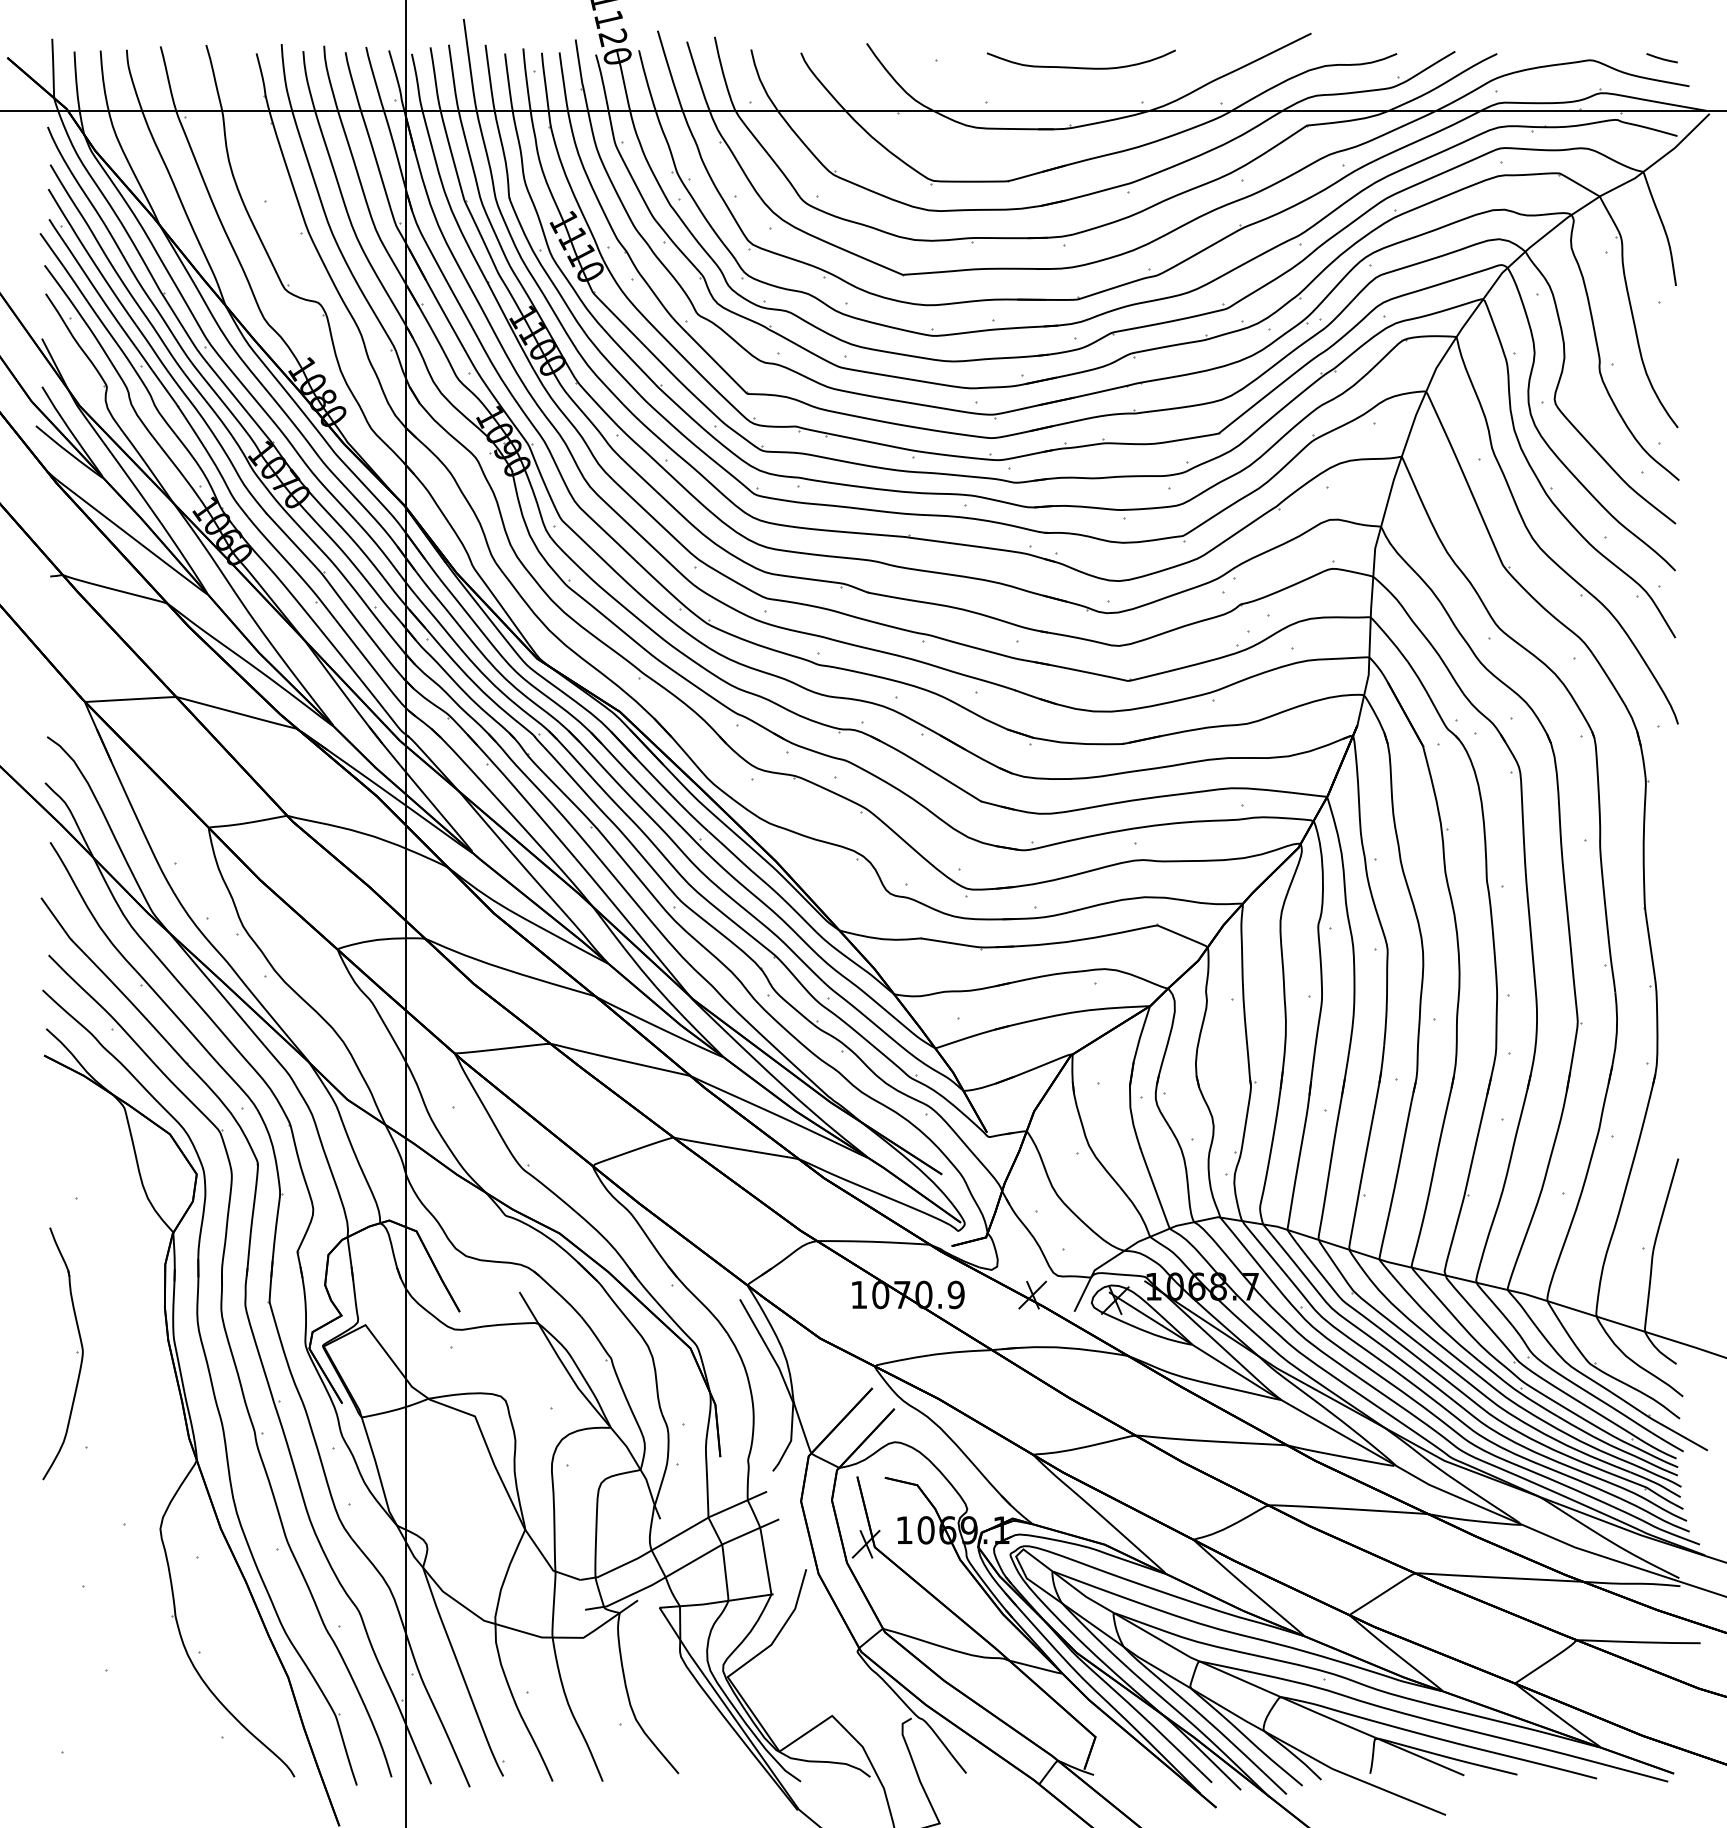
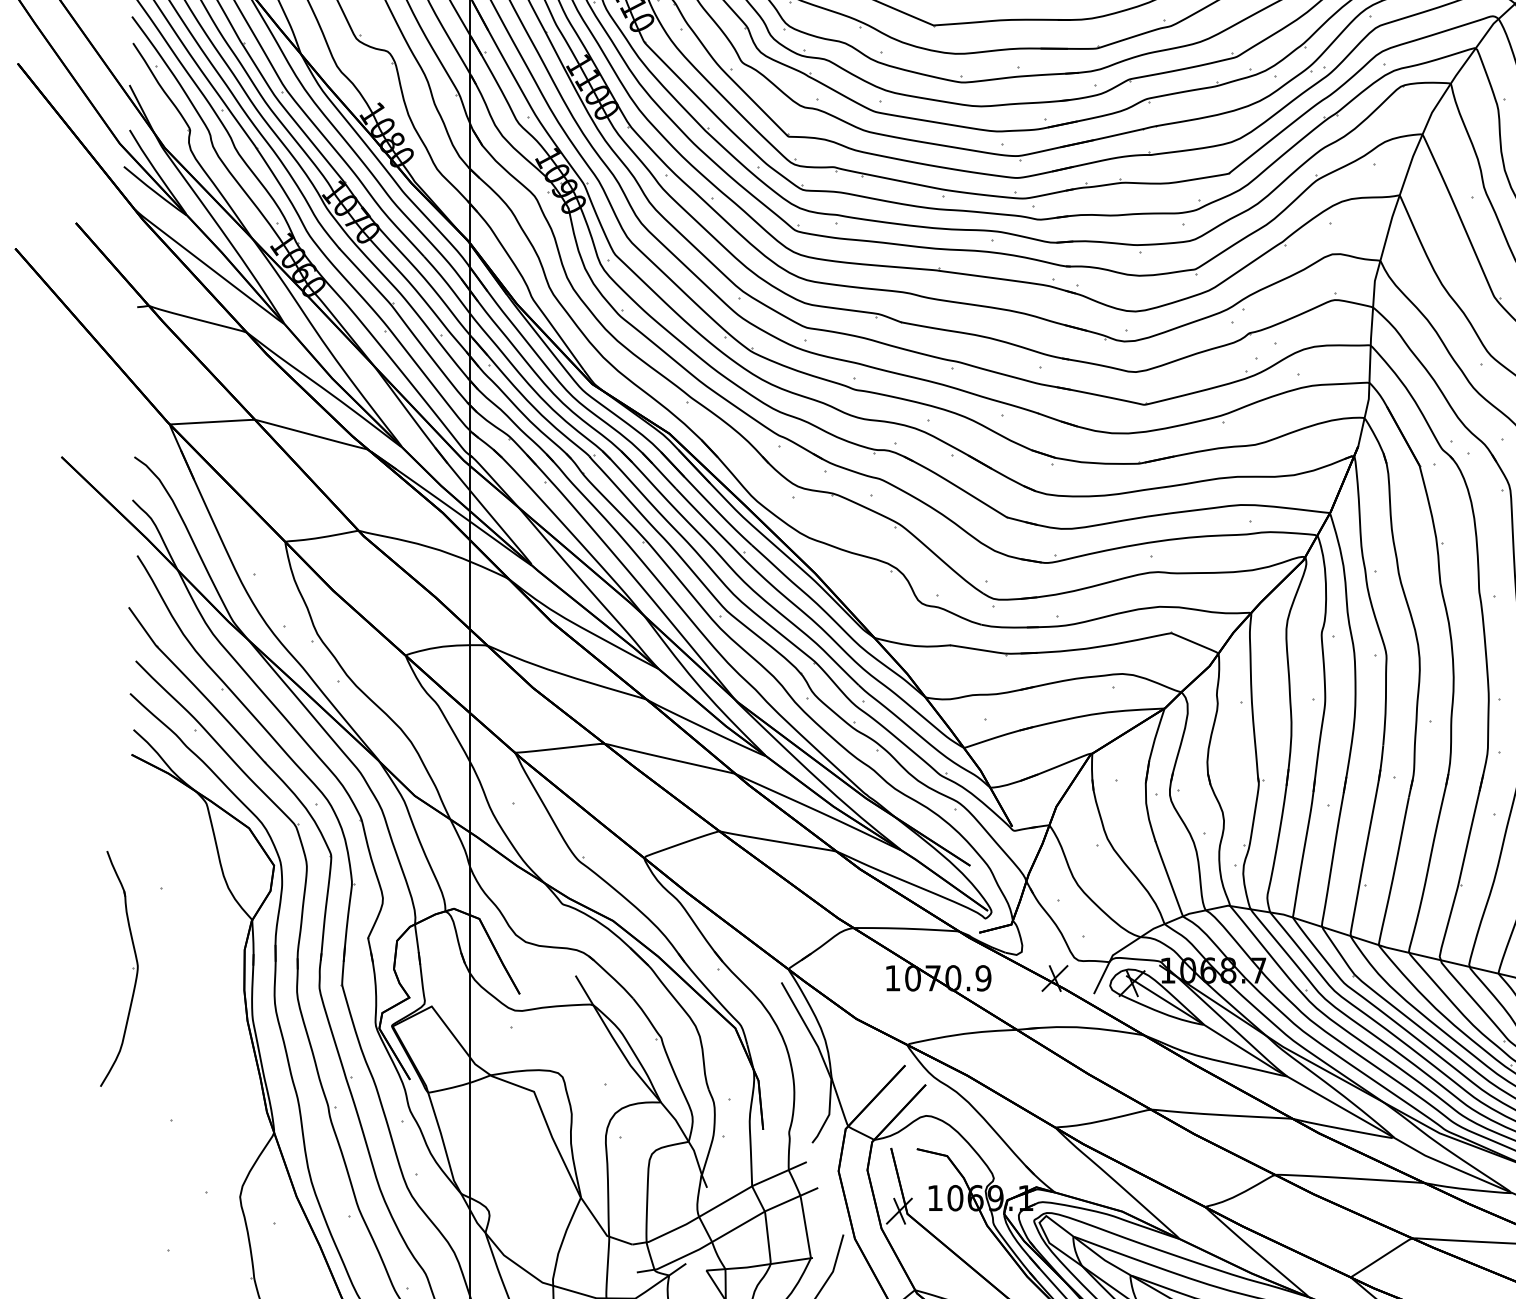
part: (76, 1352) -> (131, 967), moved

